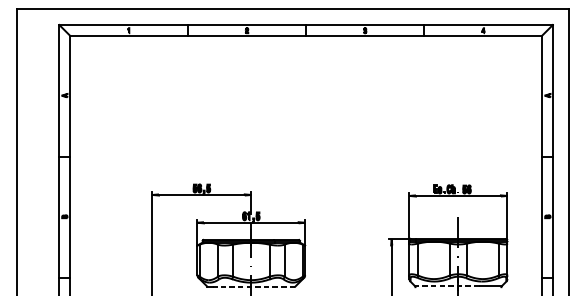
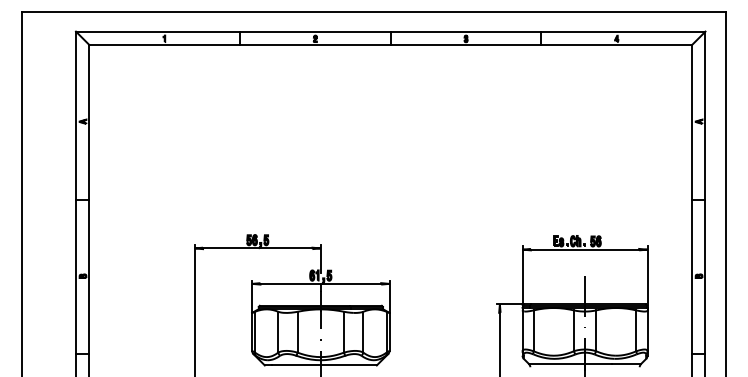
line: (446, 285) -> (569, 364), dashed -> solid
line: (254, 286) -> (324, 365), dashed -> solid

